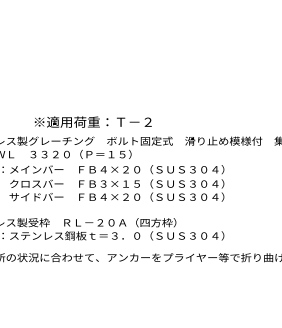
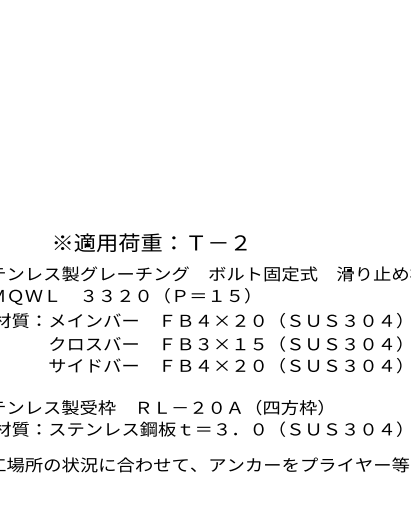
text: (92, 121) -> (149, 241), moved

